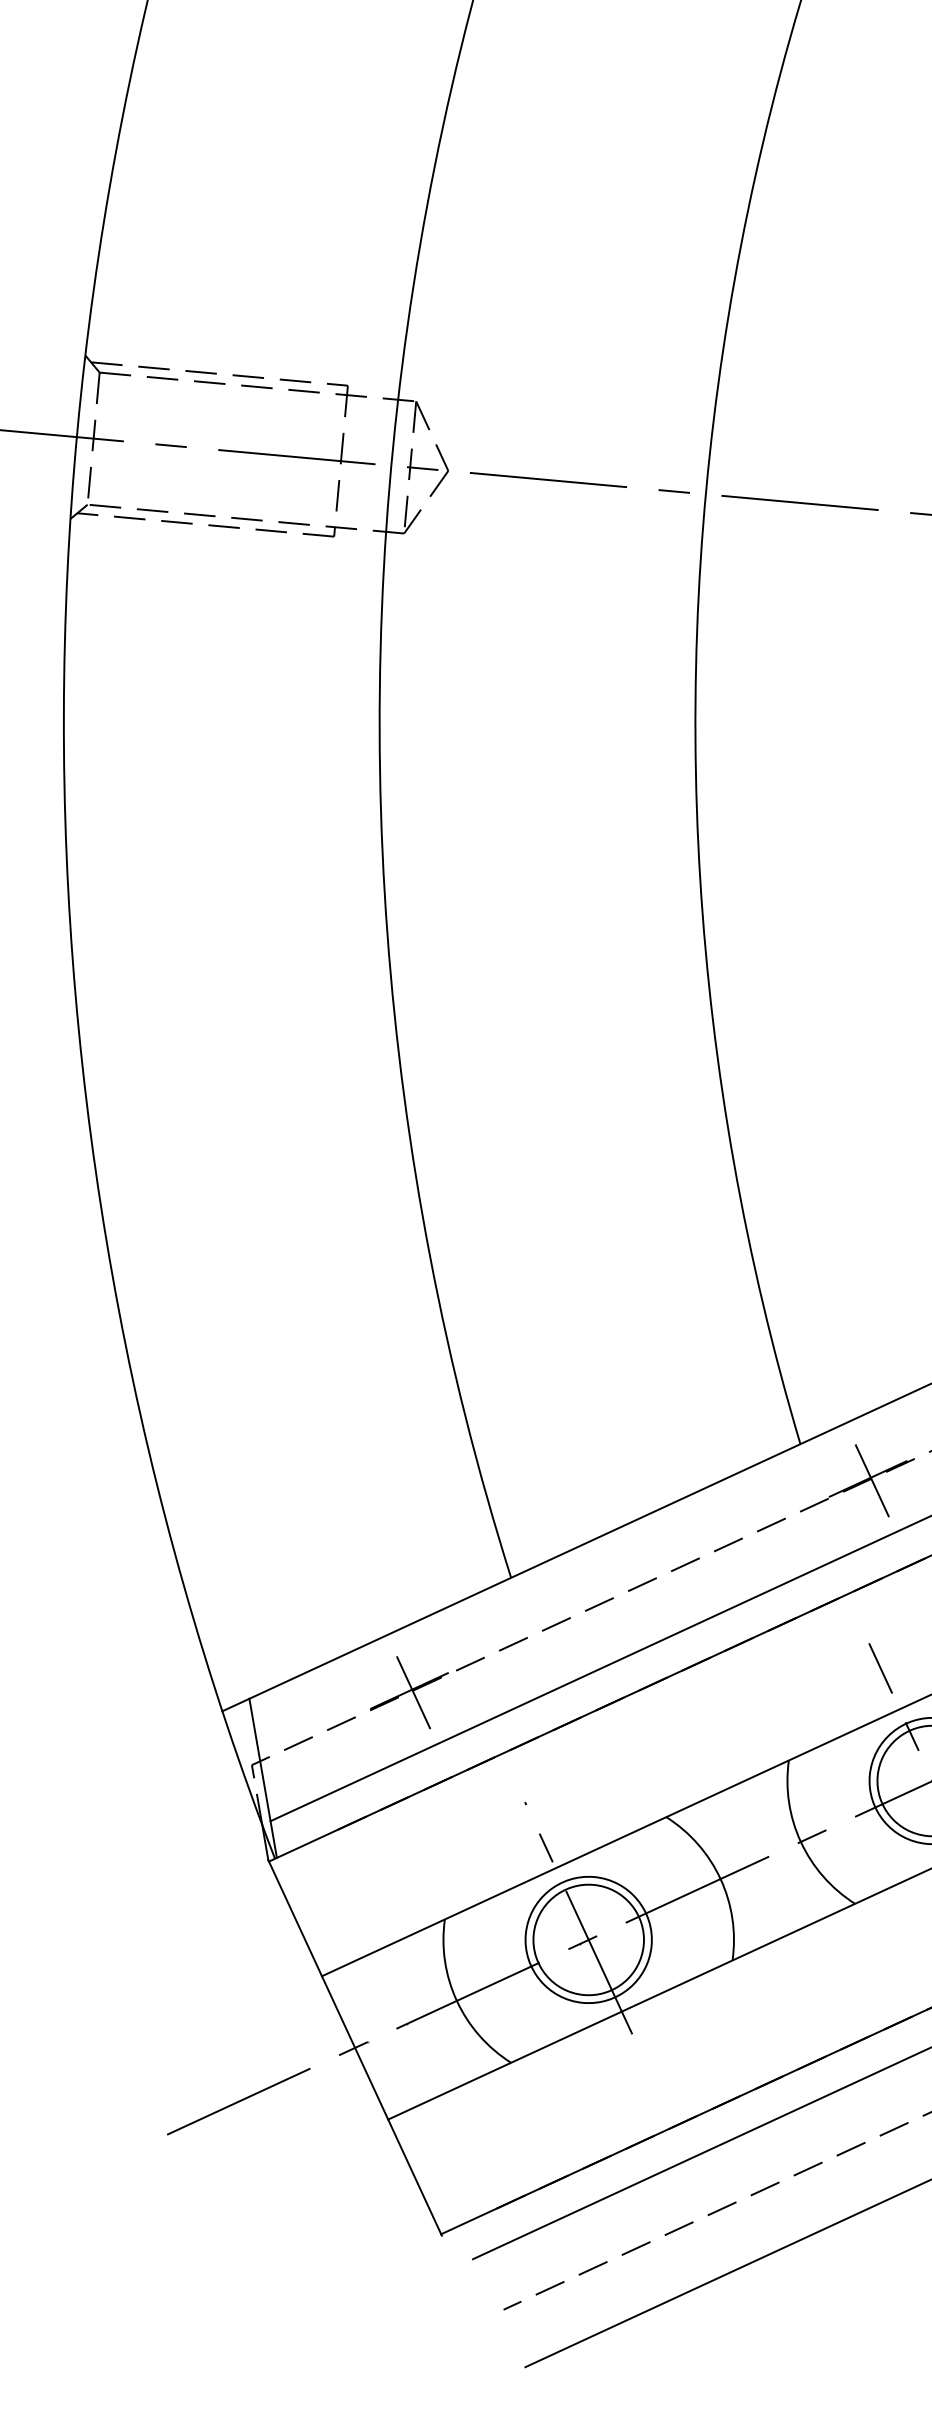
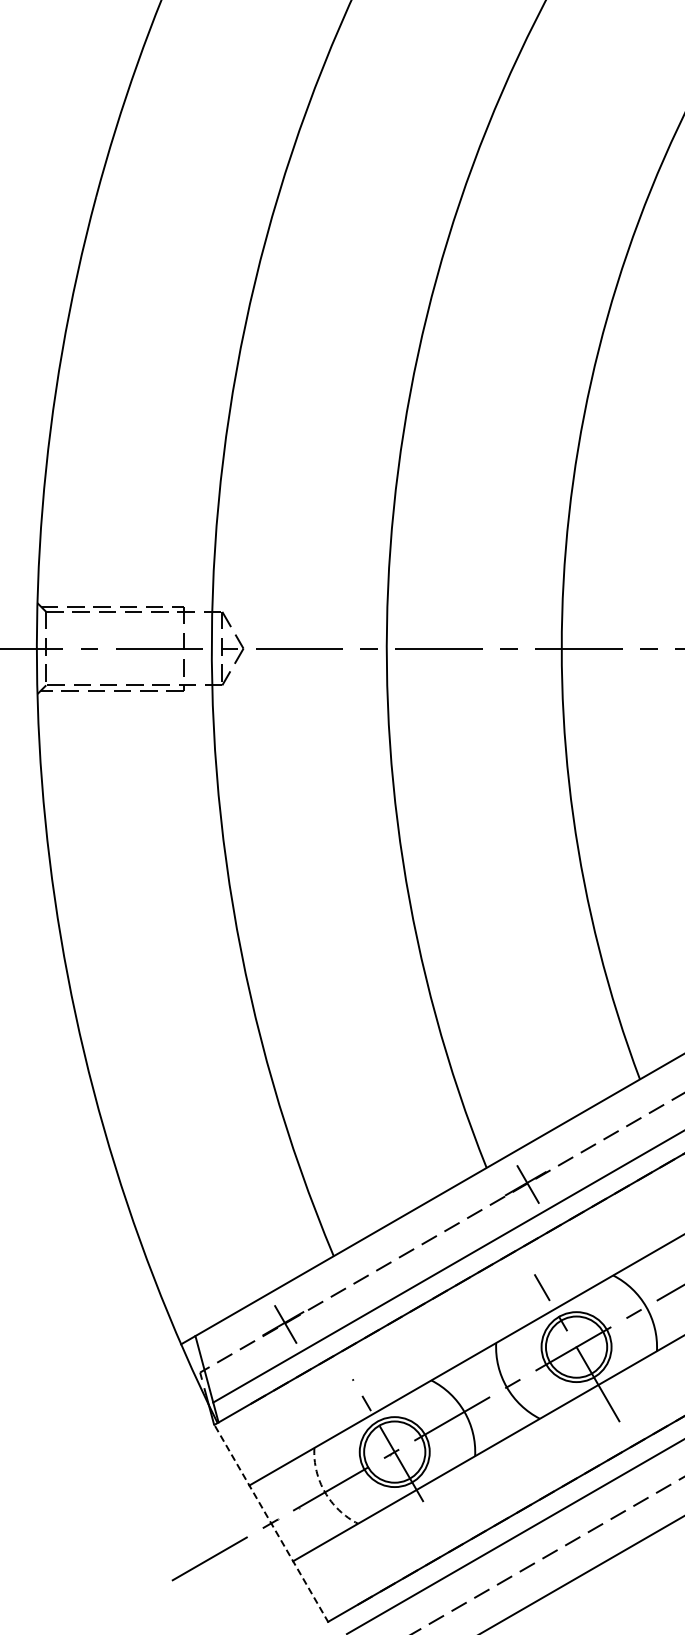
arc: (457, 2001) -> (325, 1492), solid -> dashed
line: (355, 2048) -> (271, 1523), solid -> dashed

